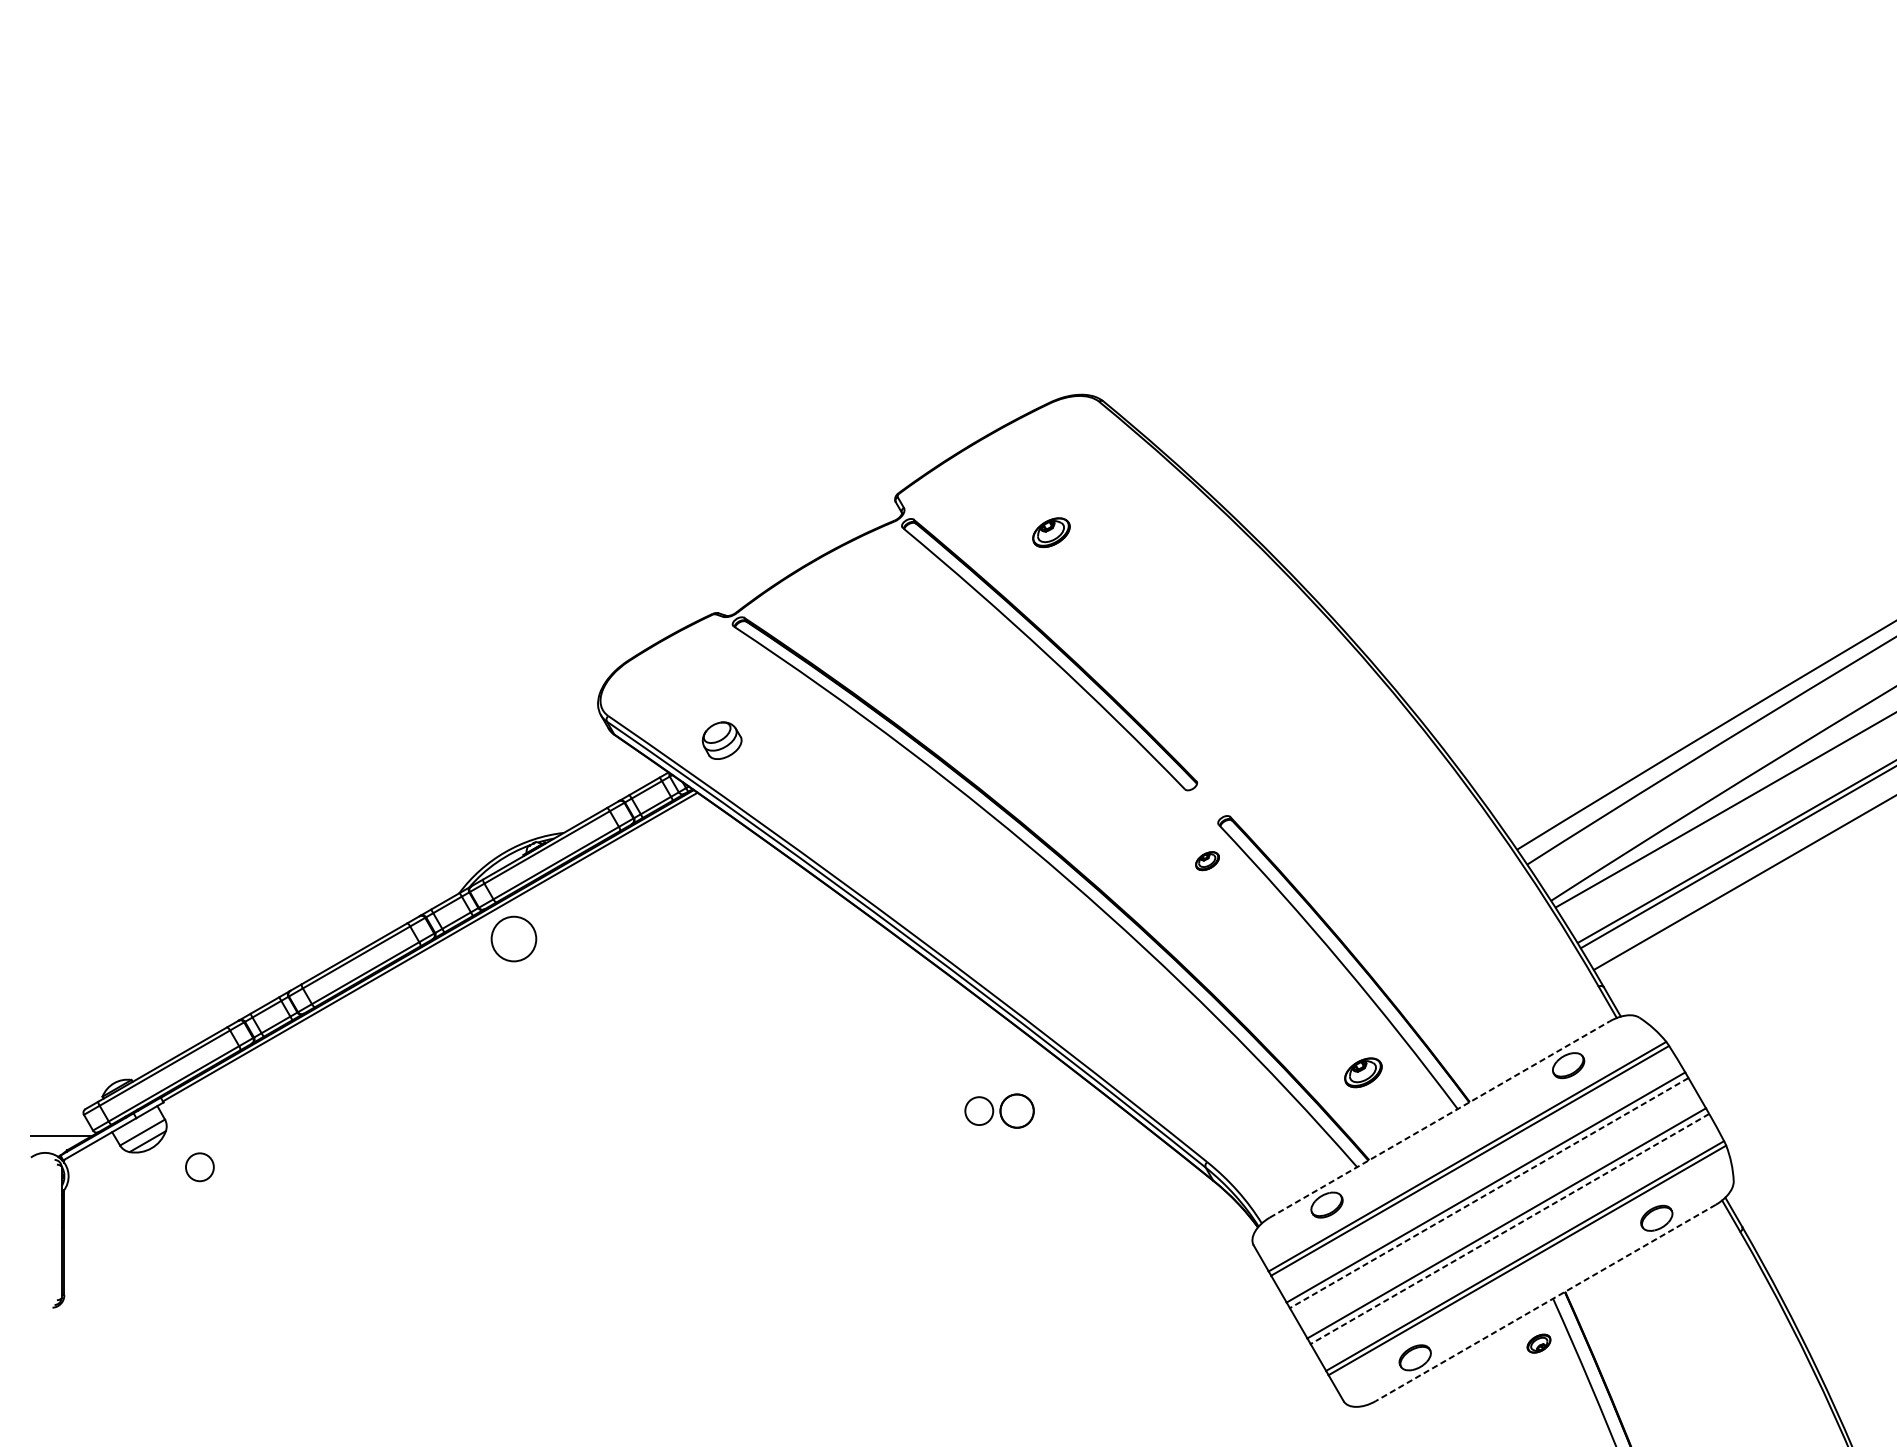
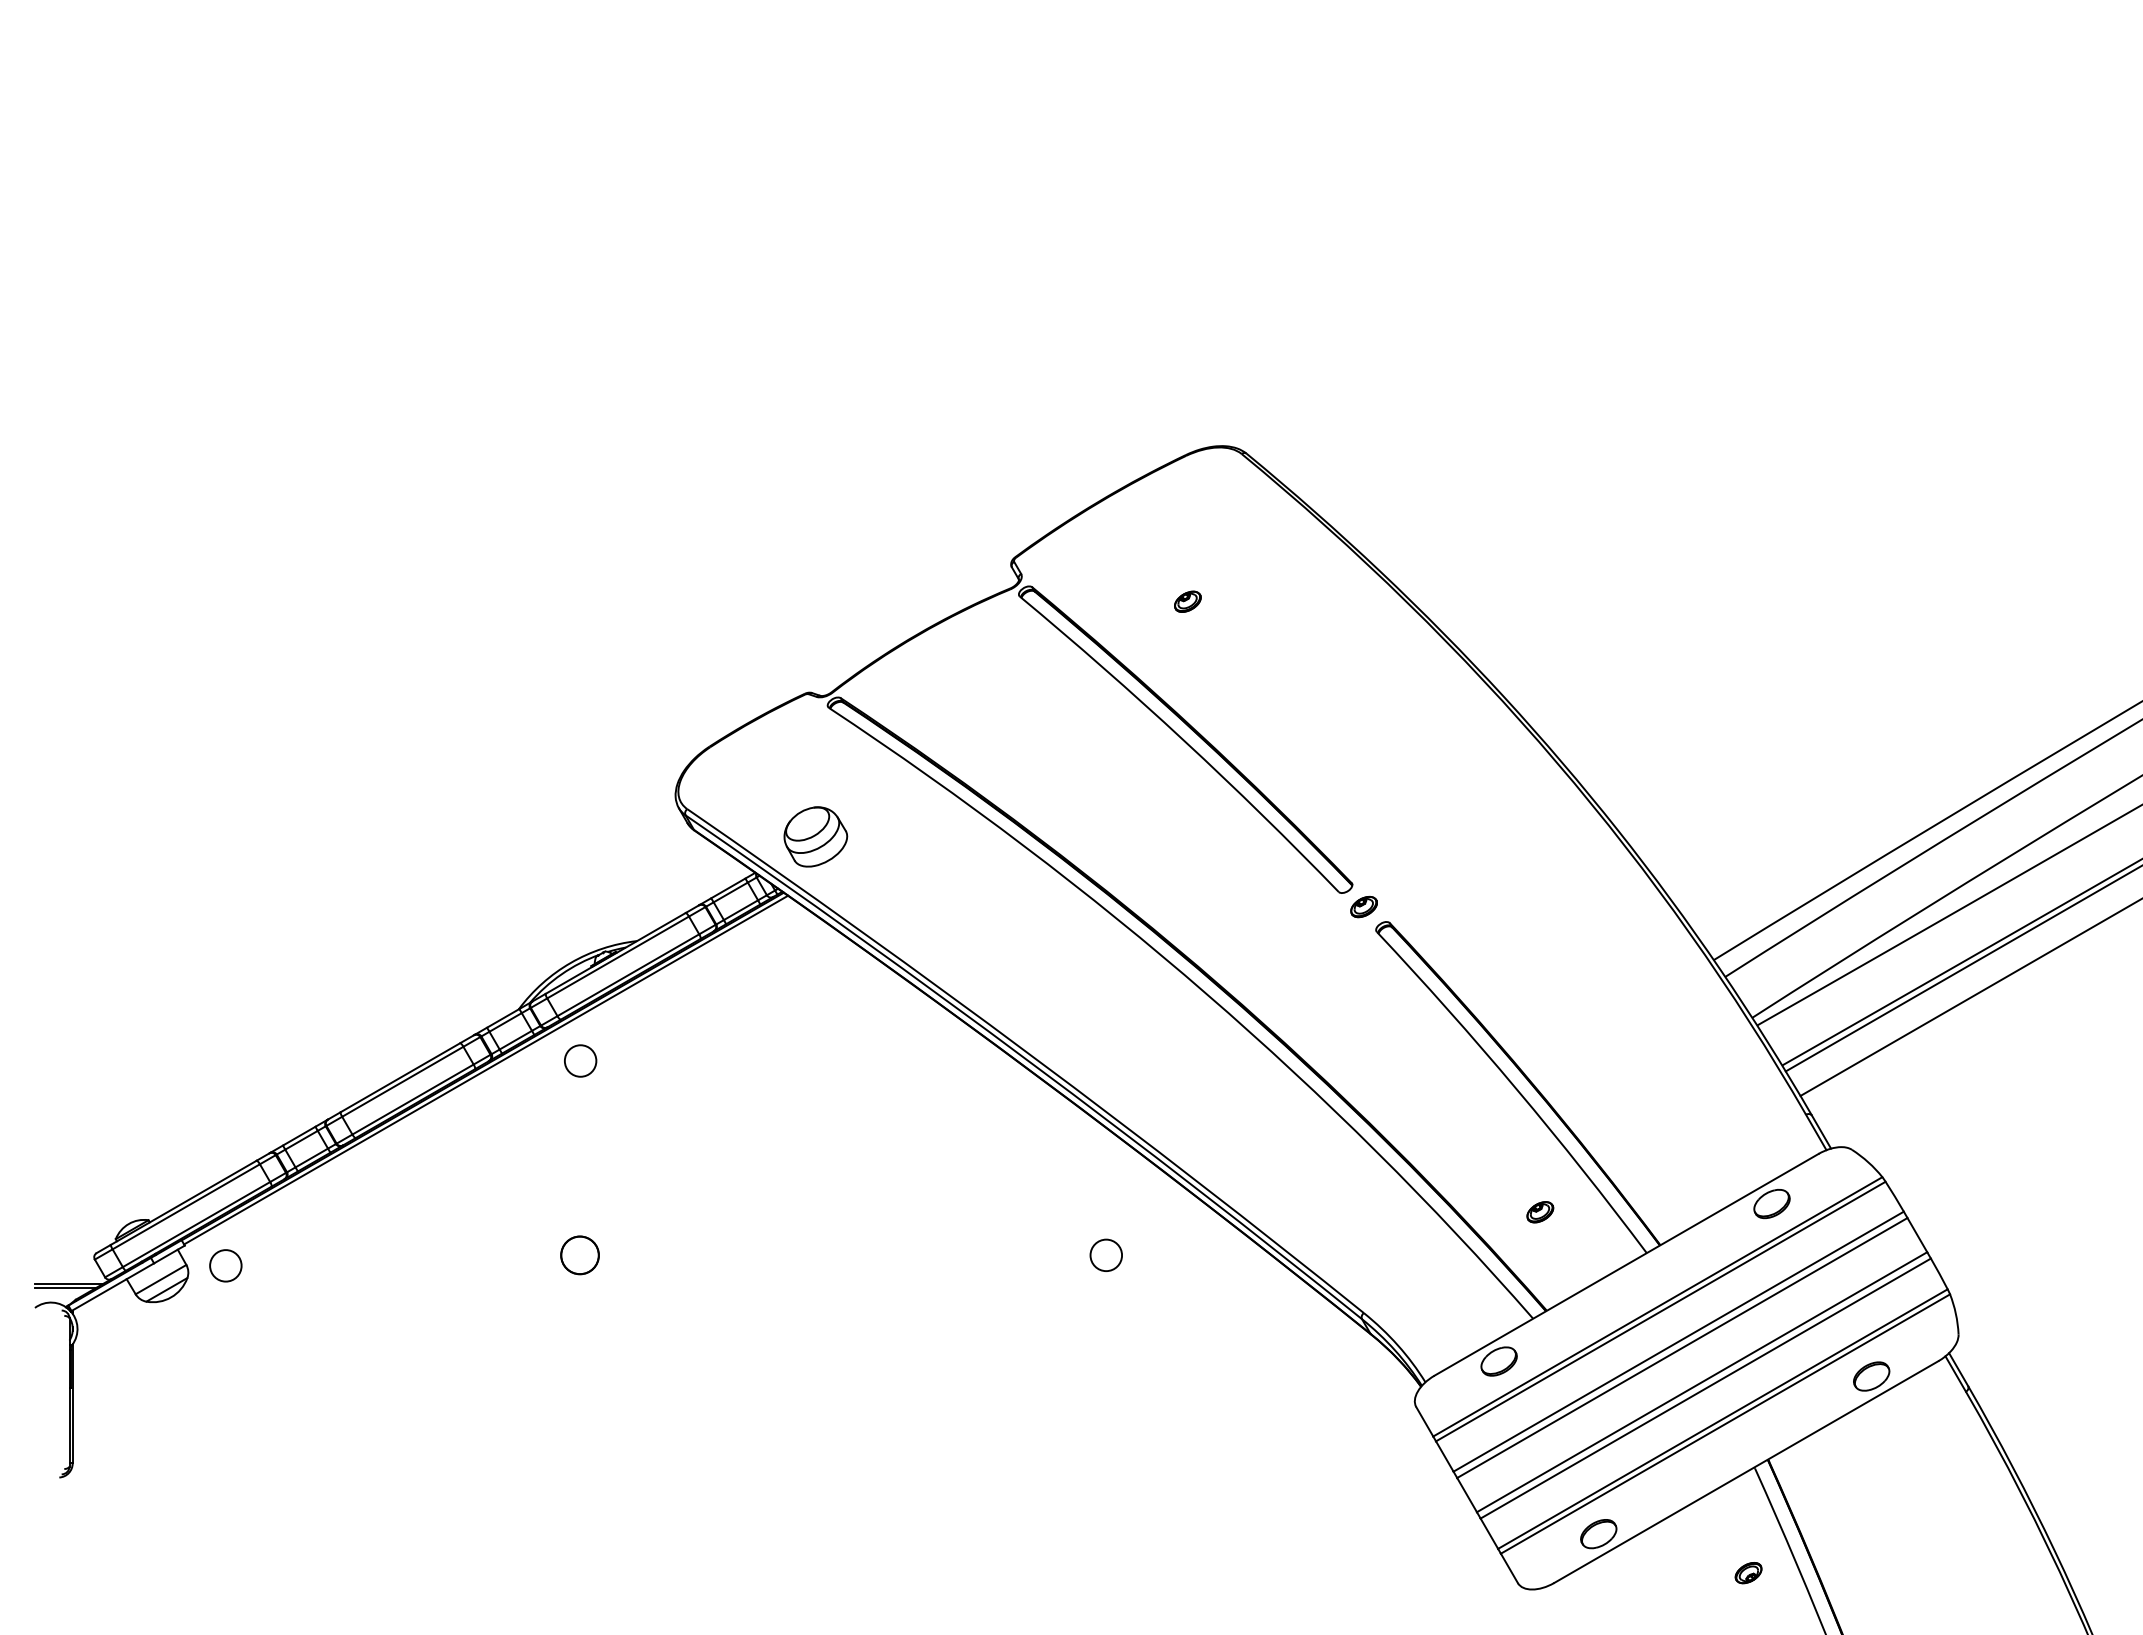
part: (1051, 532) -> (1187, 601), size x0.62
part: (721, 740) -> (815, 836), size x1.43
part: (1206, 861) -> (1363, 907), moved
circle: (513, 938) -> (580, 1060), size x0.62
part: (1363, 1073) -> (1540, 1212), size x0.62
part: (1016, 1111) -> (579, 1255), moved
line: (1439, 1119) -> (1626, 1264), dashed -> solid
line: (57, 1140) -> (64, 1288), added
circle: (199, 1166) -> (225, 1265), moved
line: (1489, 1193) -> (1682, 1348), dashed -> solid
line: (1509, 1228) -> (1705, 1388), dashed -> solid
line: (1546, 1303) -> (1746, 1472), dashed -> solid
part: (1538, 1344) -> (1748, 1573), moved

